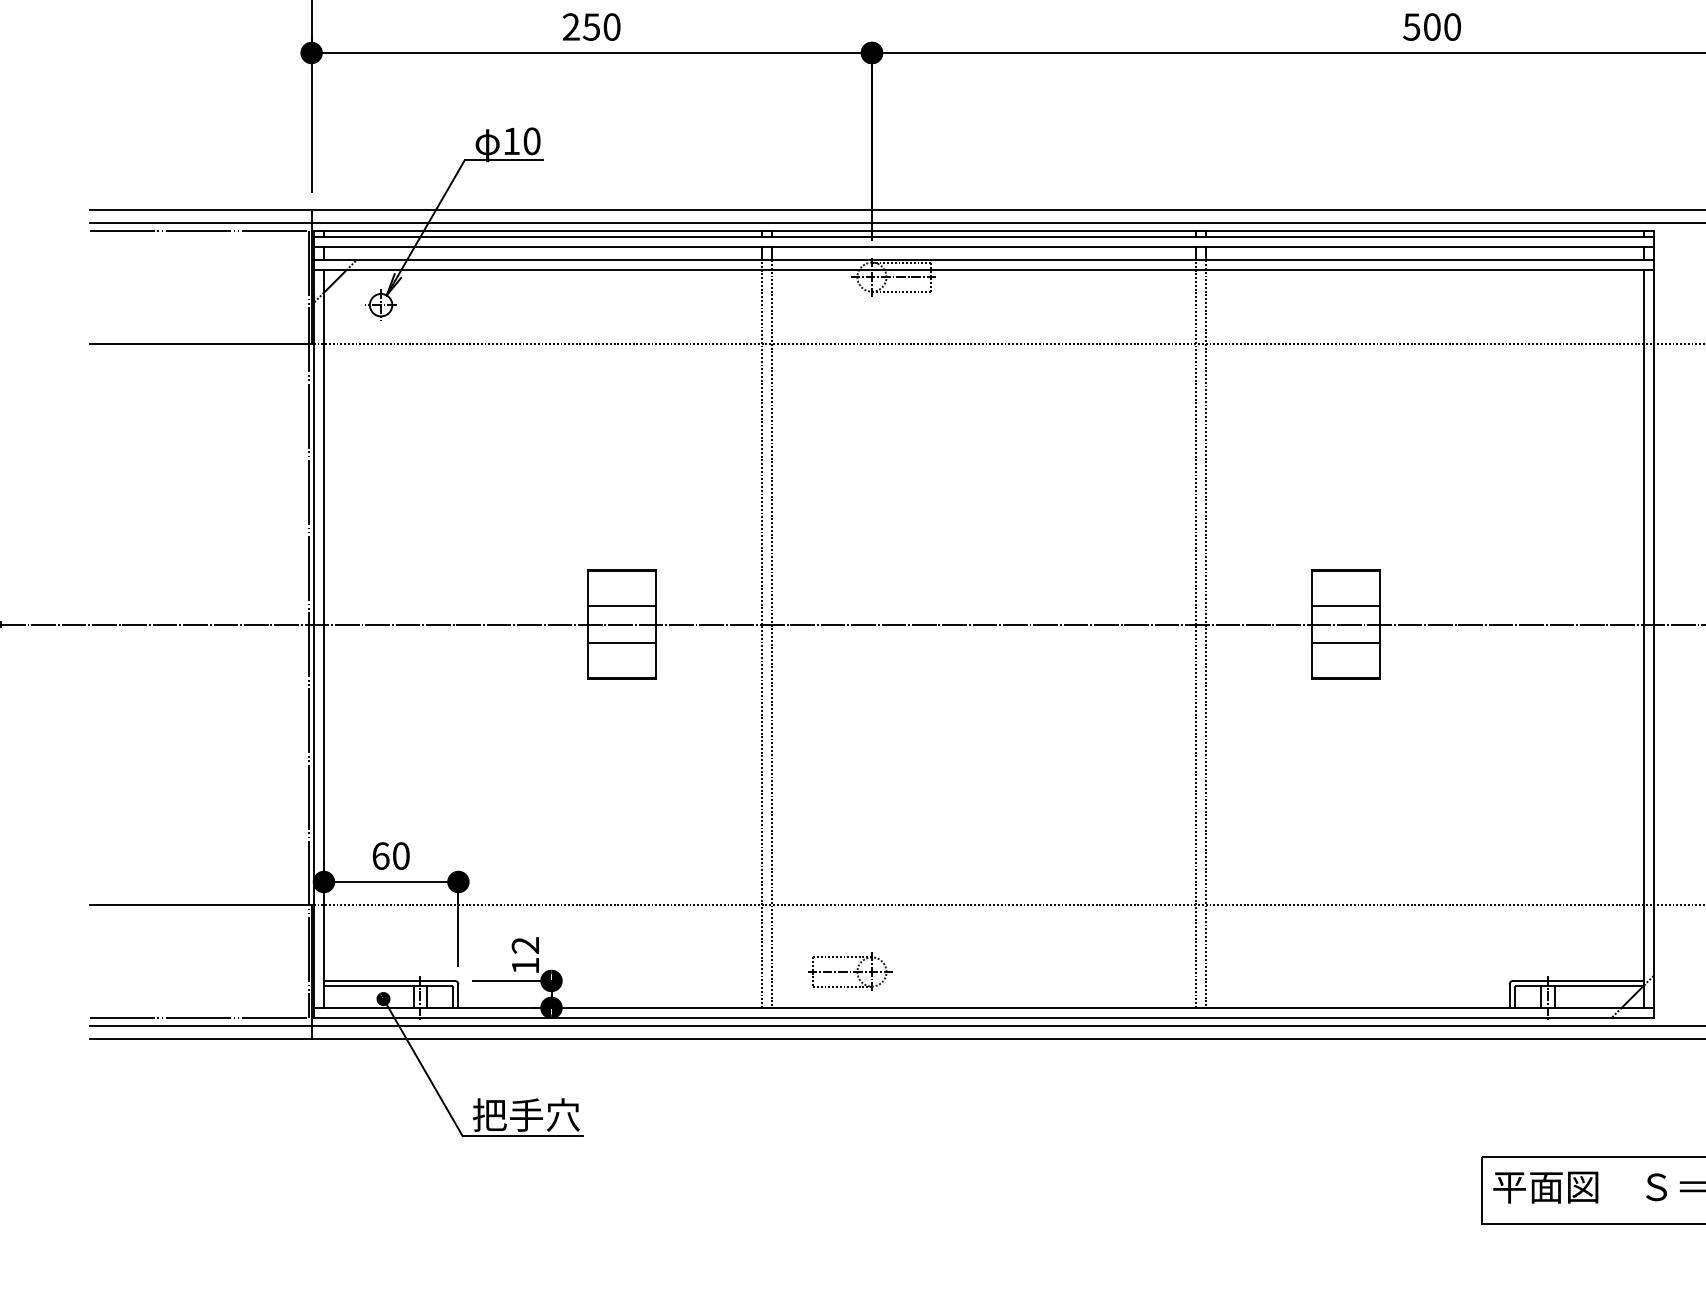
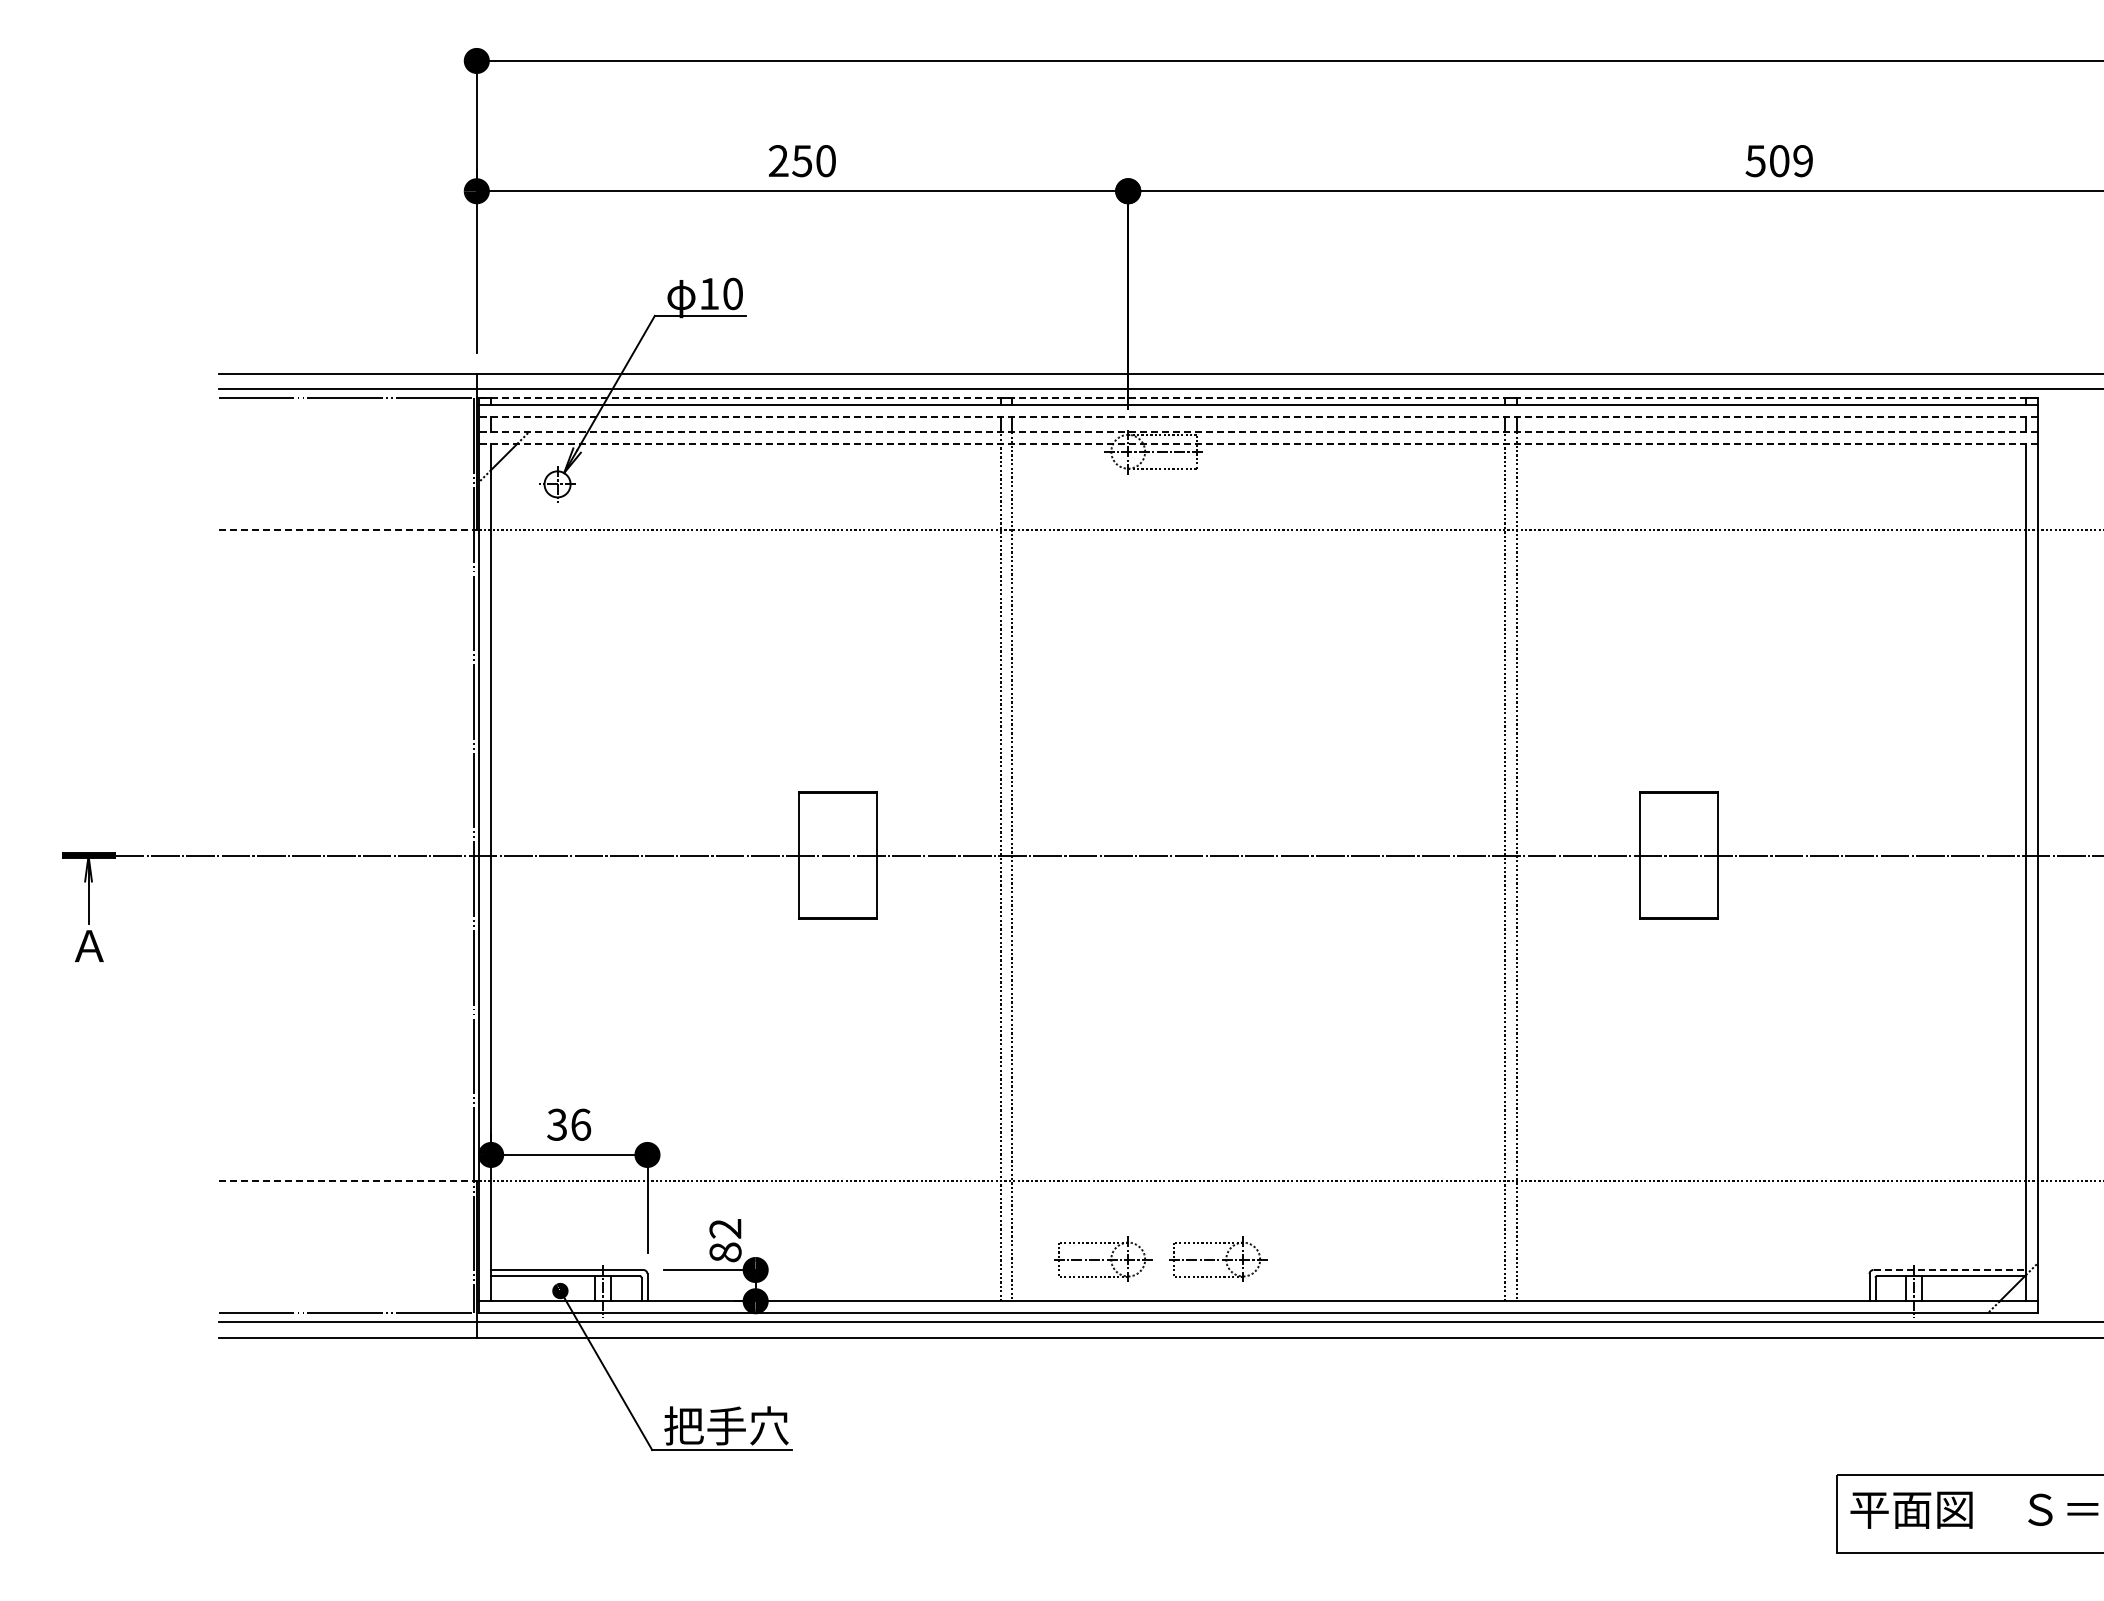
text: (1451, 27) -> (1802, 161), 500 -> 509
line: (984, 231) -> (1258, 398), solid -> dashed
line: (984, 246) -> (1258, 416), solid -> dashed
line: (984, 260) -> (1258, 432), solid -> dashed
line: (984, 270) -> (1258, 444), solid -> dashed
line: (201, 343) -> (348, 529), solid -> dashed
line: (621, 605) -> (837, 833), removed
line: (1346, 605) -> (1679, 833), removed
line: (621, 643) -> (837, 877), removed
line: (1346, 643) -> (1679, 877), removed
text: (391, 855) -> (569, 1124), 60 -> 36
line: (201, 904) -> (348, 1181), solid -> dashed
text: (525, 965) -> (725, 1252), 12 -> 82
part: (949, 971) -> (1218, 1258), added
line: (1579, 981) -> (1950, 1270), solid -> dashed

